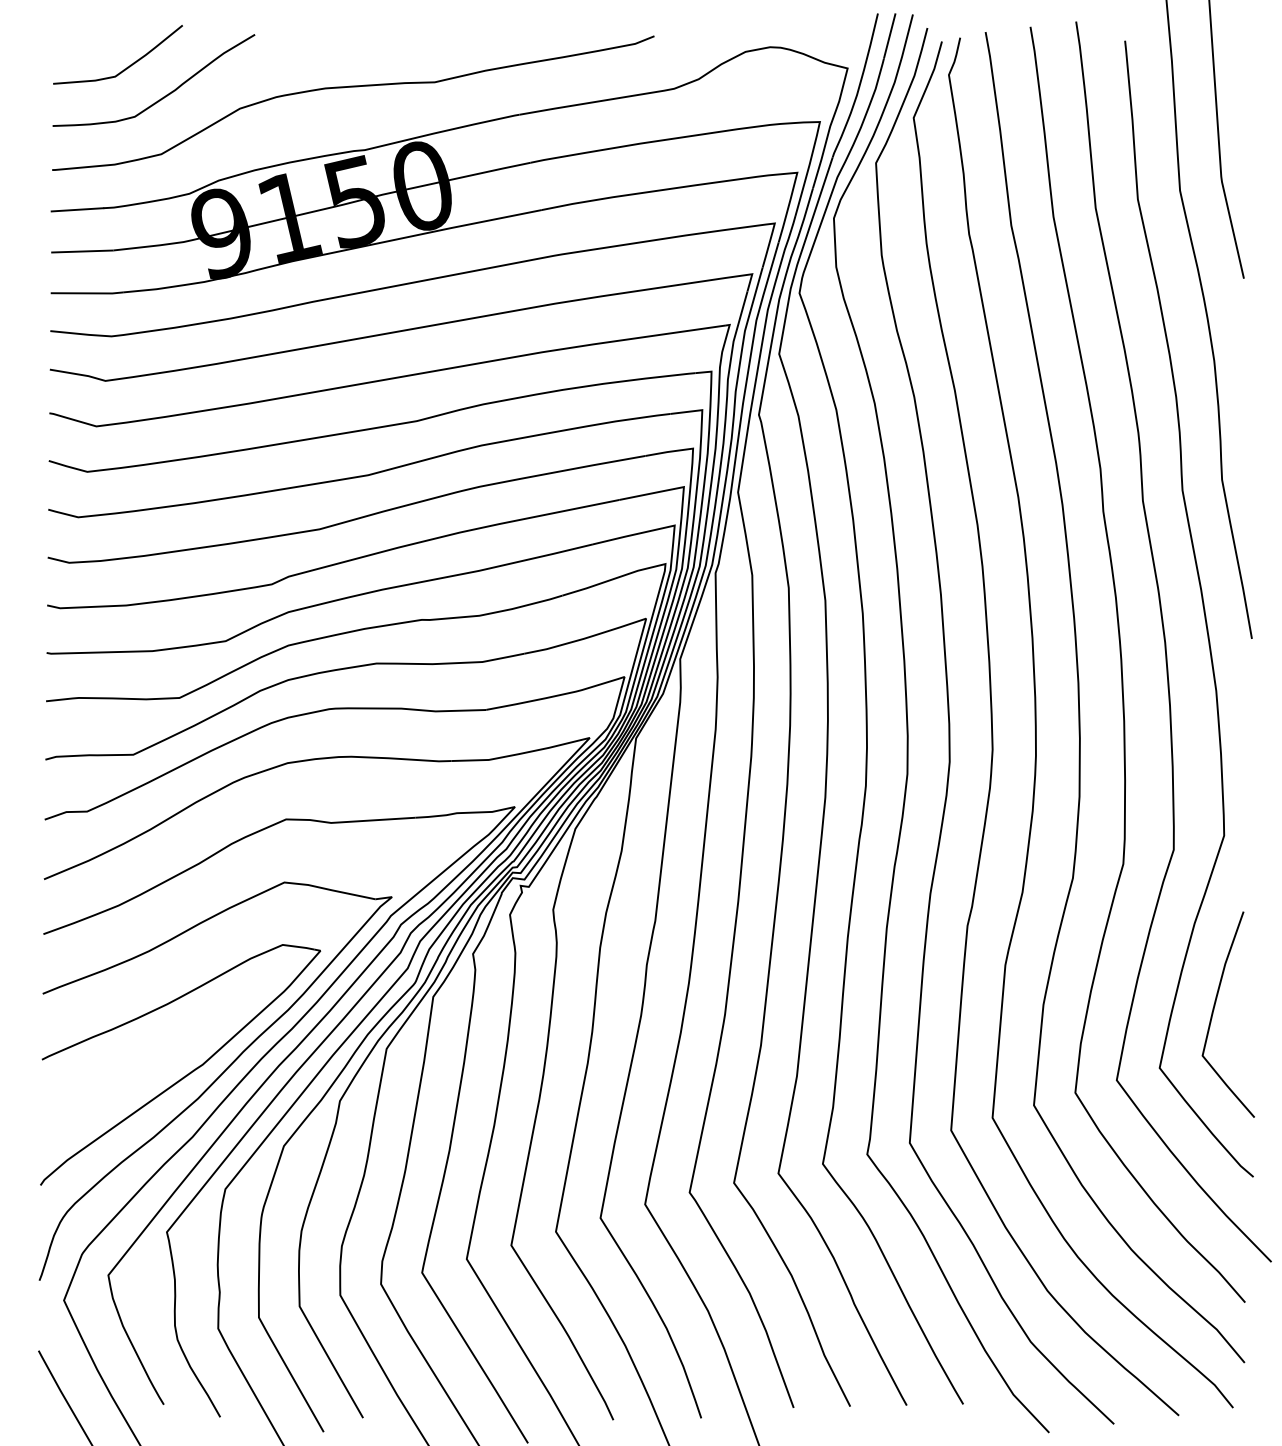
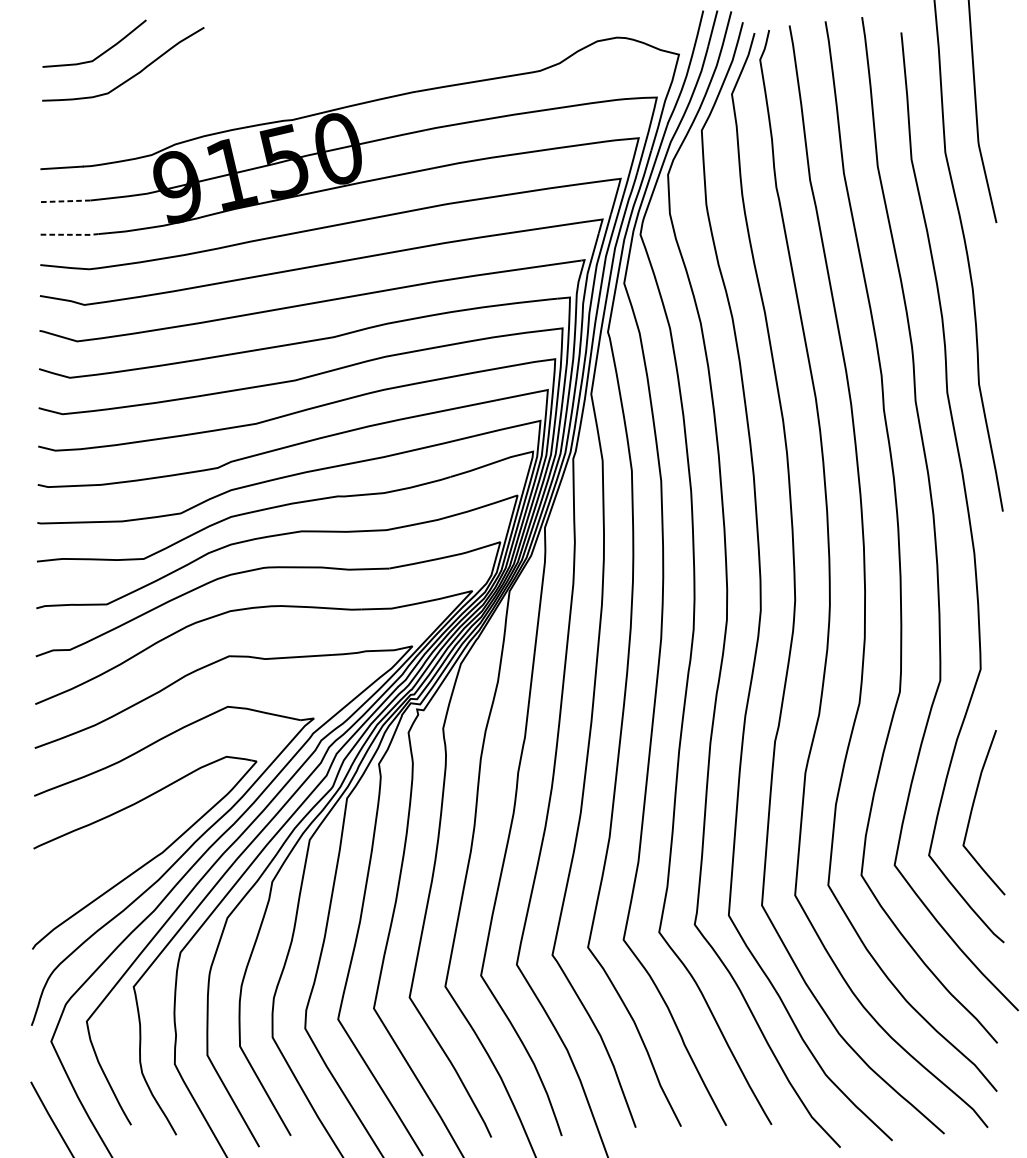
curve: (353, 87) -> (283, 69), removed
line: (83, 251) -> (66, 201), solid -> dashed
line: (87, 293) -> (70, 234), solid -> dashed

